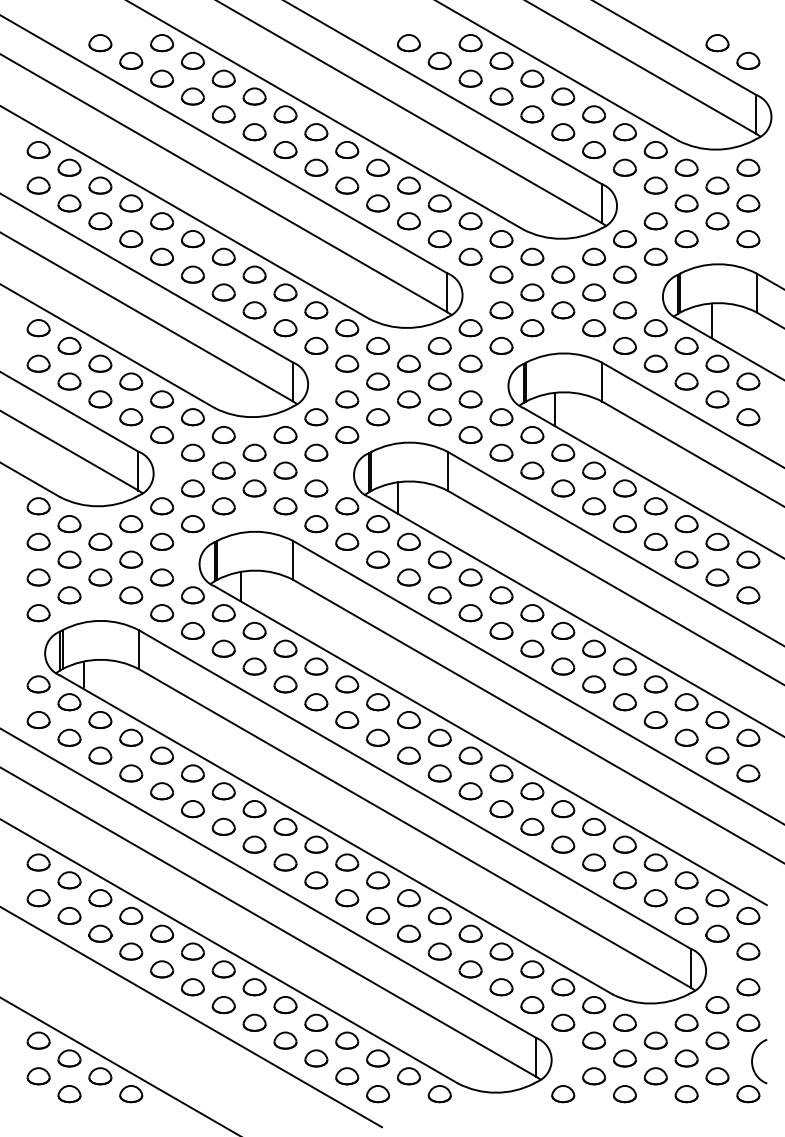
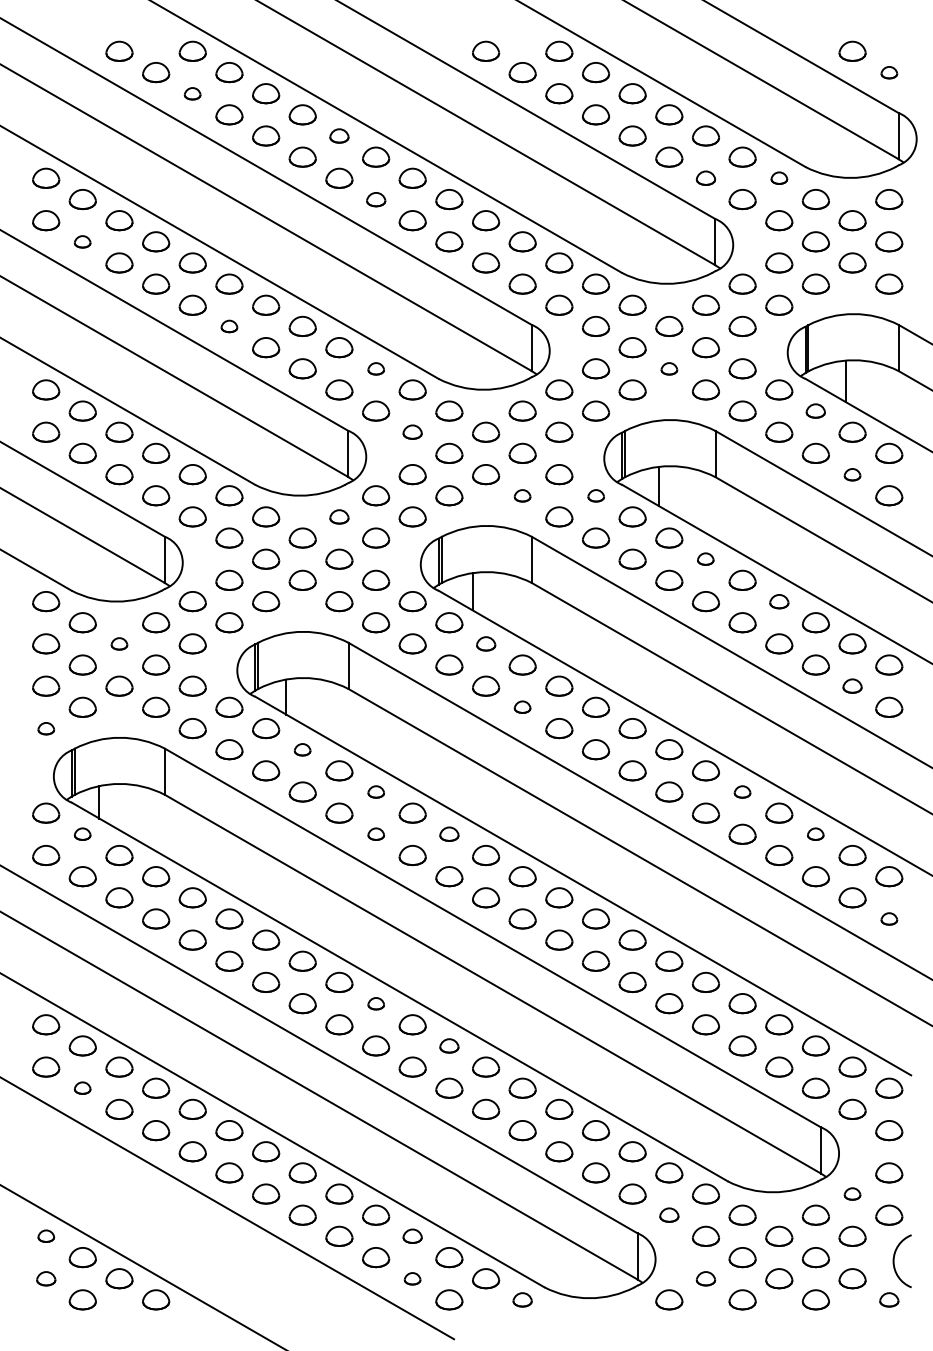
part: (748, 60) -> (889, 72), size x0.6
part: (161, 78) -> (192, 93), size x0.6
part: (285, 113) -> (339, 135), size x0.7
part: (593, 149) -> (705, 177), size x0.7
part: (655, 149) -> (779, 177), size x0.6
part: (316, 167) -> (376, 199), size x0.7
part: (69, 203) -> (82, 241), size x0.6
part: (192, 274) -> (229, 326), size x0.6
part: (316, 310) -> (376, 368), size x0.6
part: (563, 310) -> (669, 368), size x0.6
part: (686, 345) -> (815, 410), size x0.7
part: (347, 363) -> (412, 431), size x0.7
part: (717, 399) -> (852, 474), size x0.6
part: (439, 416) -> (522, 495), size x0.6
part: (501, 416) -> (596, 495), size x0.6
part: (285, 434) -> (339, 516), size x0.7
part: (593, 470) -> (705, 558), size x0.6
part: (655, 506) -> (779, 601), size x0.7
part: (100, 541) -> (119, 643), size x0.6
part: (409, 541) -> (486, 643), size x0.7
part: (717, 576) -> (852, 685), size x0.7
part: (439, 594) -> (522, 706), size x0.6
part: (38, 613) -> (46, 728), size x0.6
part: (254, 630) -> (302, 749), size x0.6
part: (316, 666) -> (376, 791), size x0.6
part: (624, 666) -> (742, 791), size x0.6
part: (69, 701) -> (82, 833), size x0.6
part: (316, 701) -> (376, 833), size x0.6
part: (378, 701) -> (449, 833), size x0.7
part: (686, 701) -> (815, 833), size x0.6
part: (748, 773) -> (889, 918), size x0.6
part: (316, 844) -> (376, 1003), size x0.6
part: (378, 879) -> (449, 1045), size x0.7
part: (69, 915) -> (82, 1087), size x0.6
part: (717, 1004) -> (852, 1193), size x0.6
part: (563, 1022) -> (669, 1214), size x0.7
part: (38, 1039) -> (46, 1235), size x0.6
part: (347, 1039) -> (412, 1235), size x0.7
part: (38, 1076) -> (46, 1278), size x0.7
part: (347, 1076) -> (412, 1278), size x0.6
part: (593, 1076) -> (705, 1278), size x0.7
part: (439, 1093) -> (522, 1299), size x0.7
part: (748, 1093) -> (889, 1299), size x0.7

